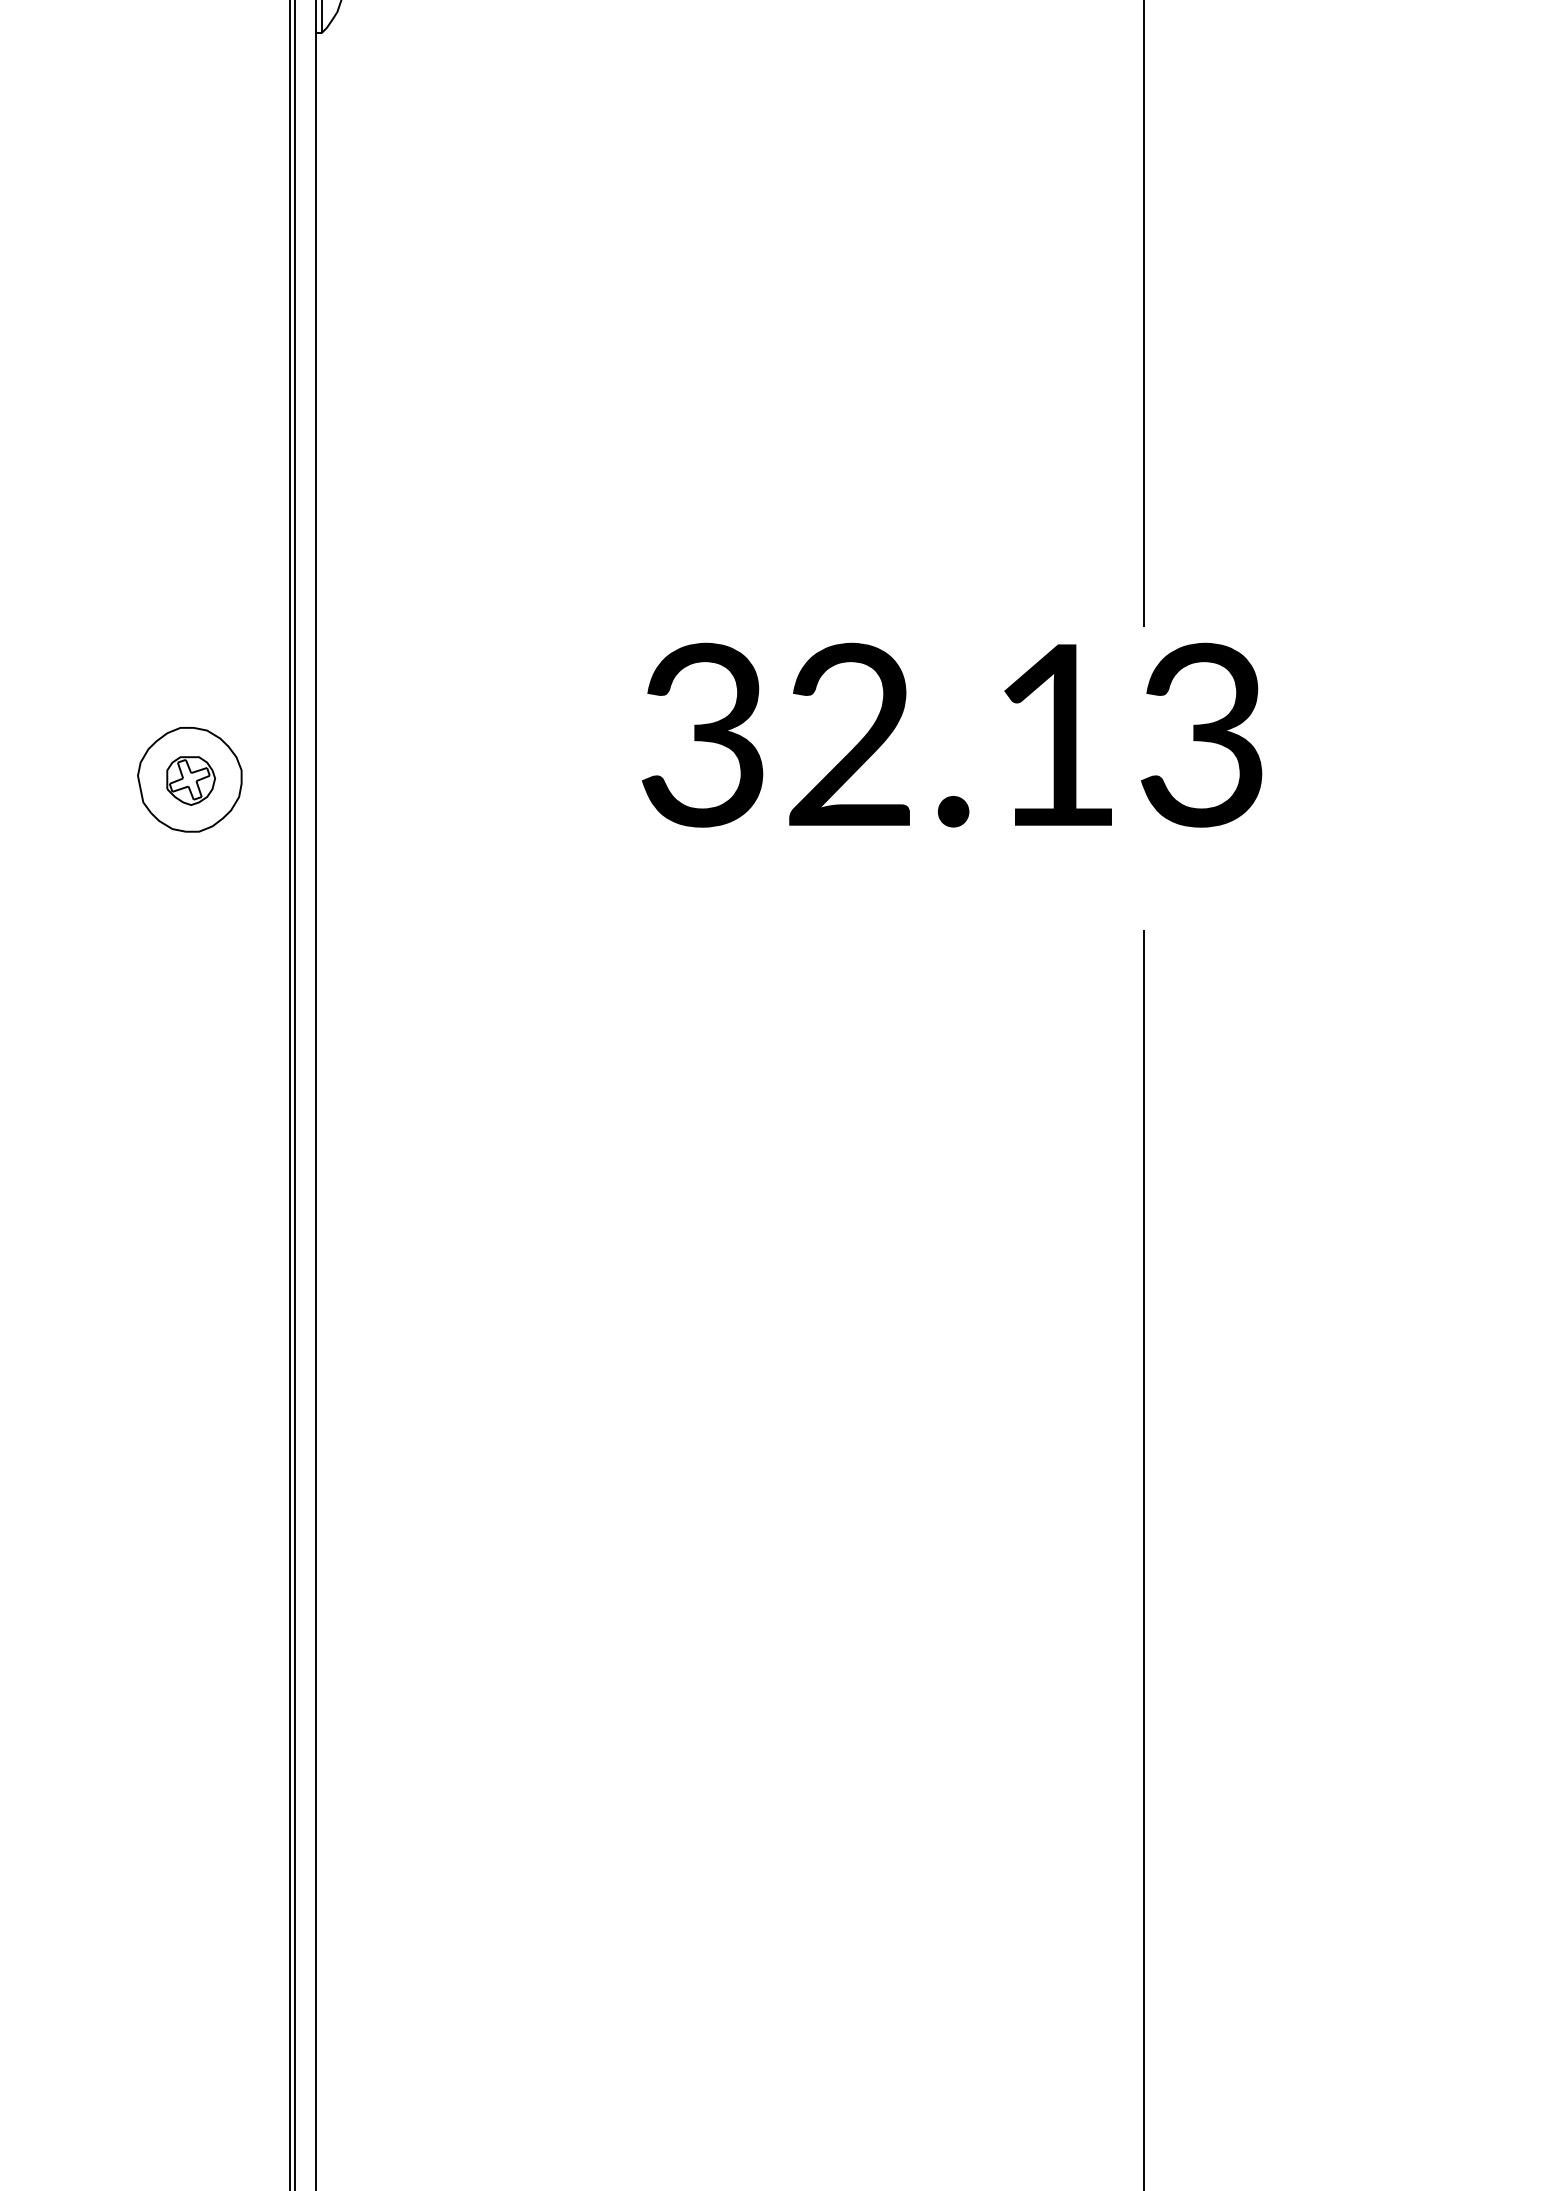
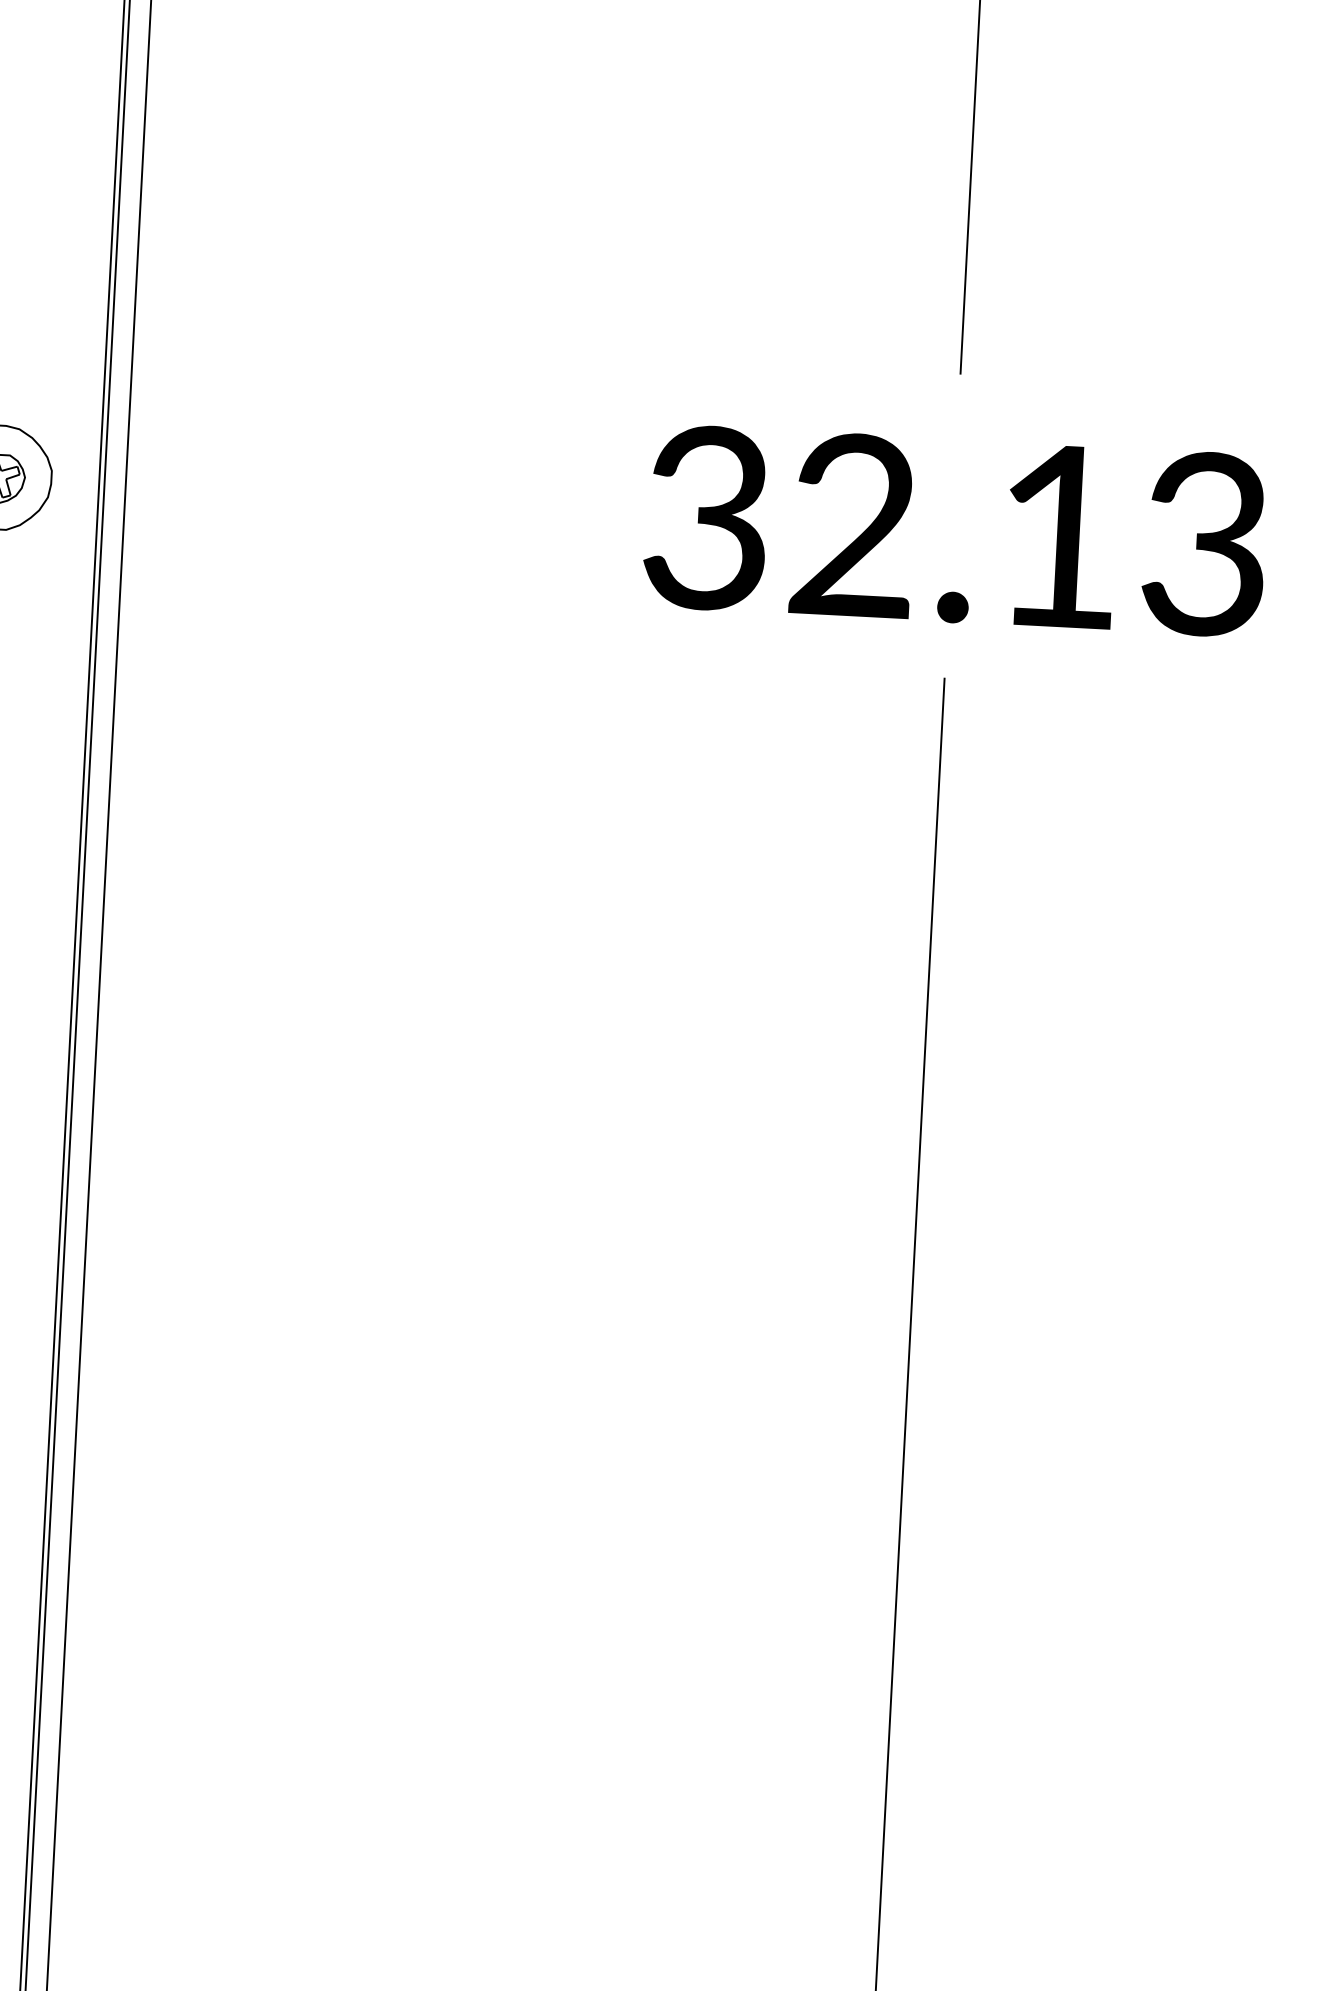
text: (952, 734) -> (955, 530), moved

